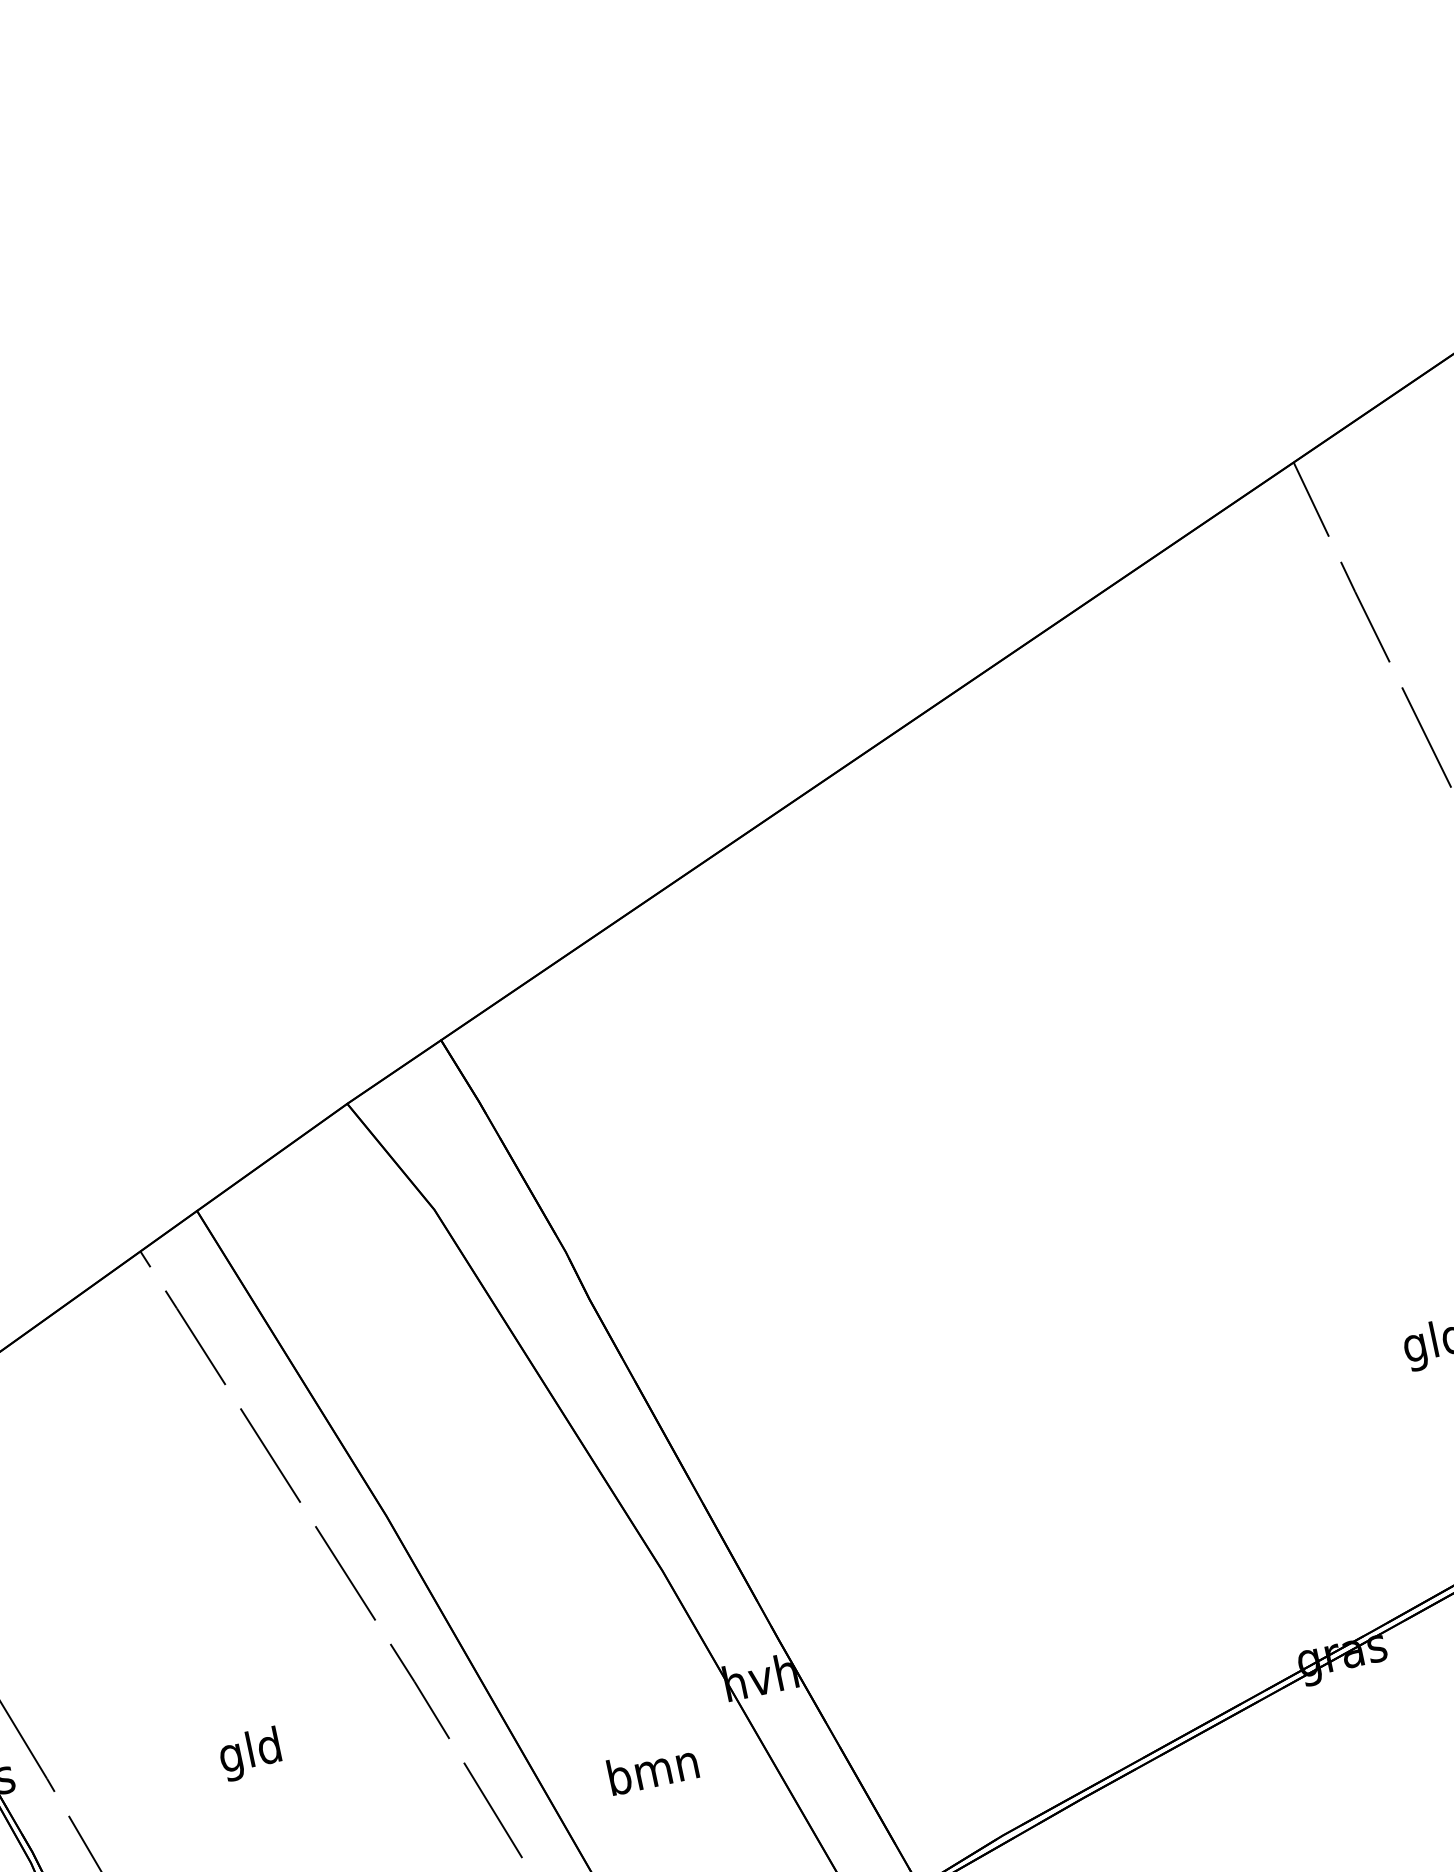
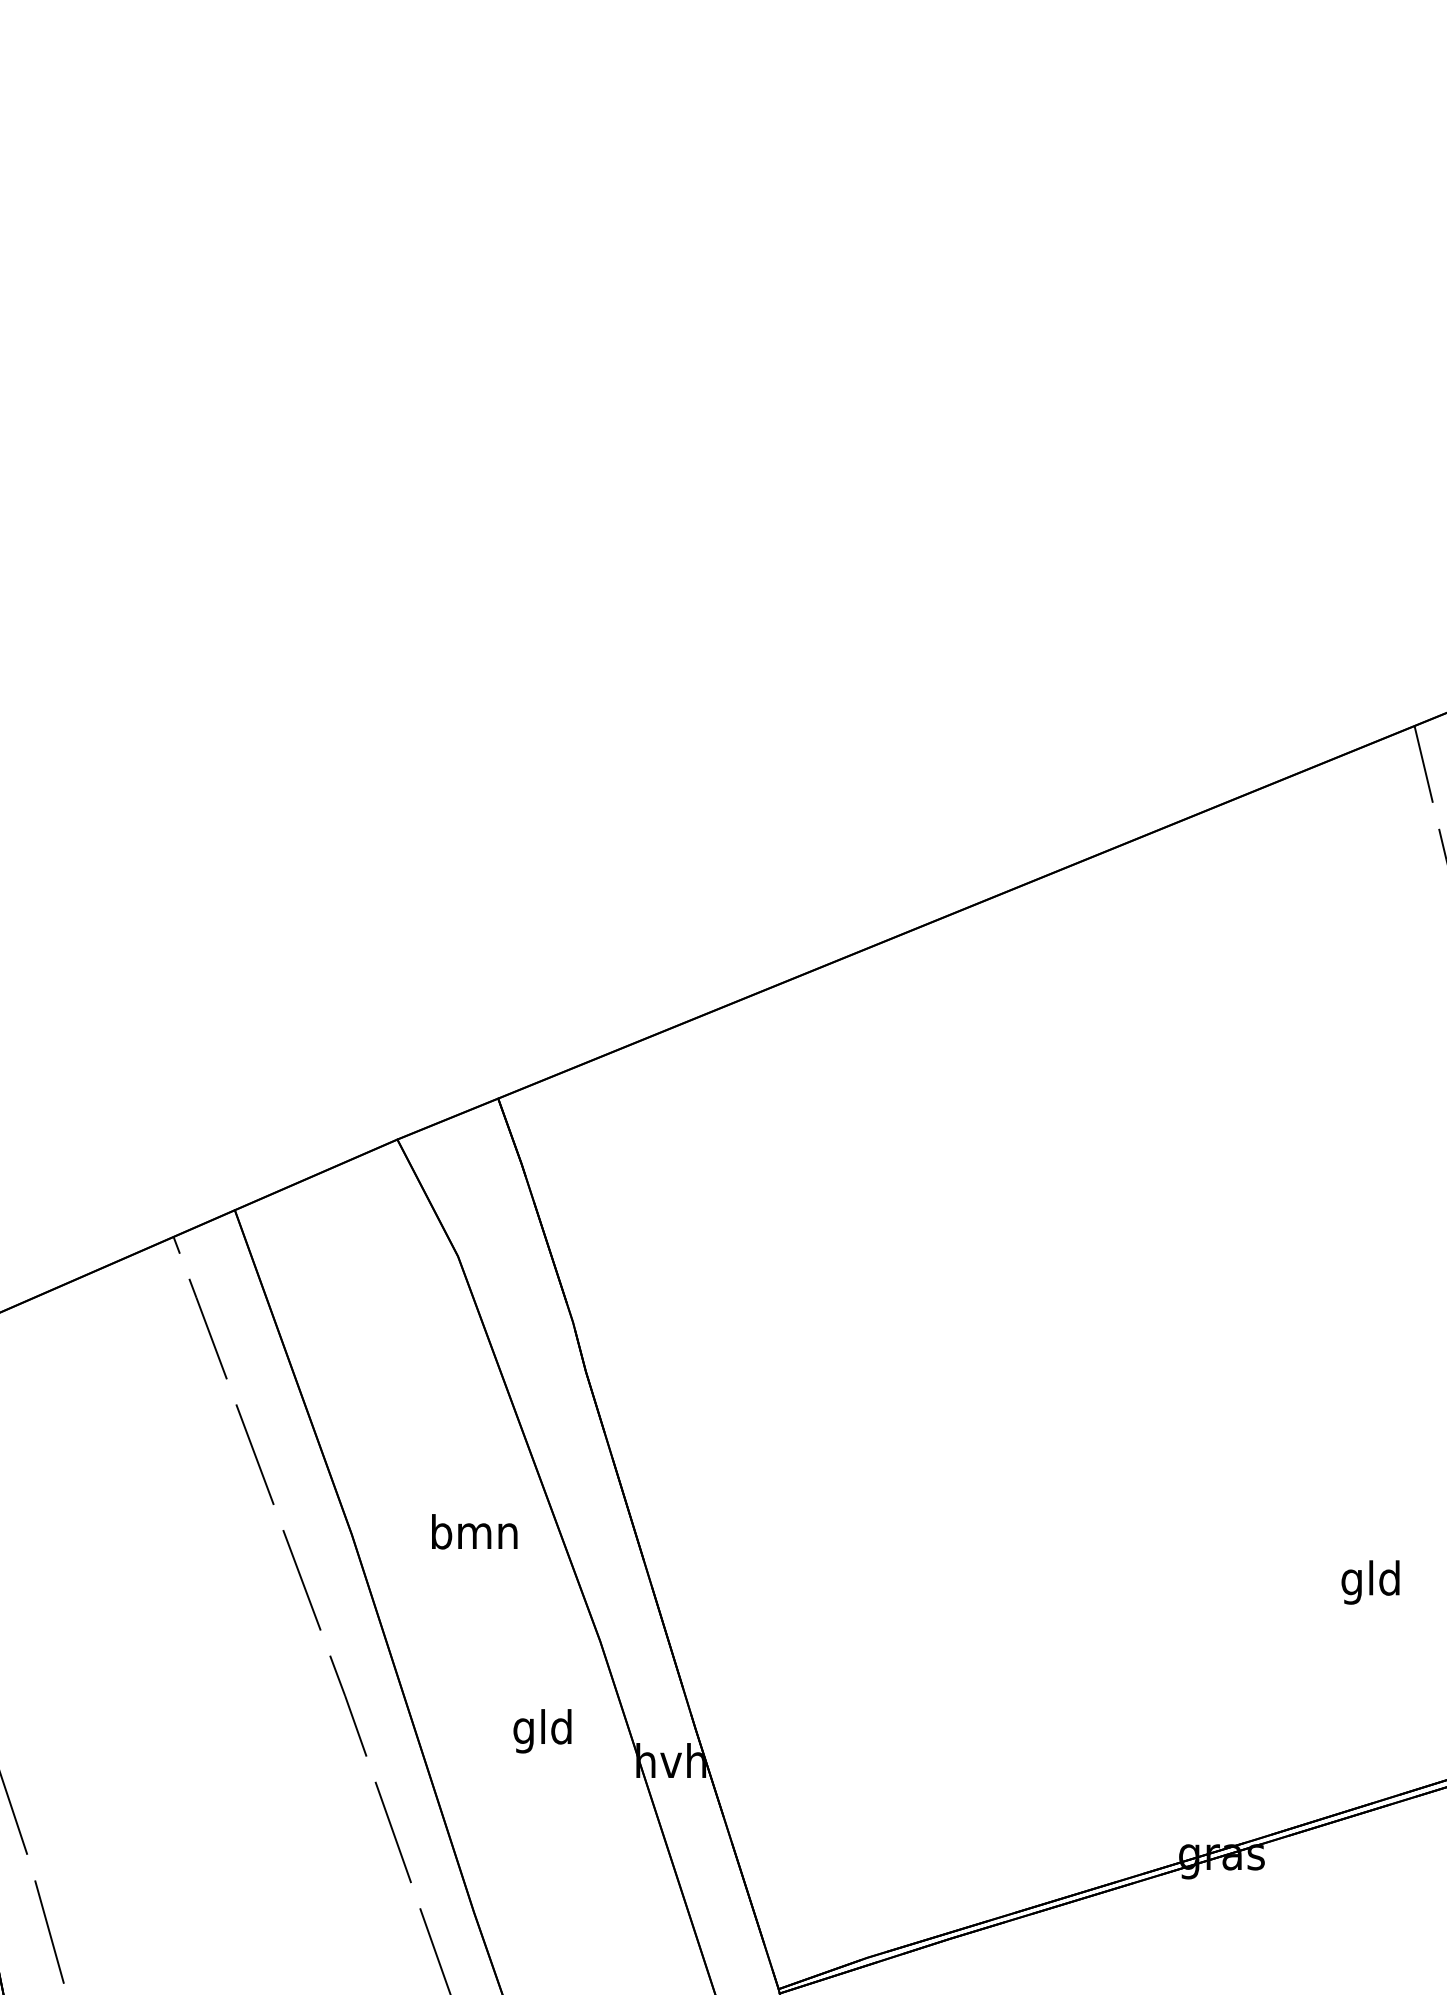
text: (250, 1754) -> (542, 1731), moved
text: (652, 1769) -> (474, 1531), moved

